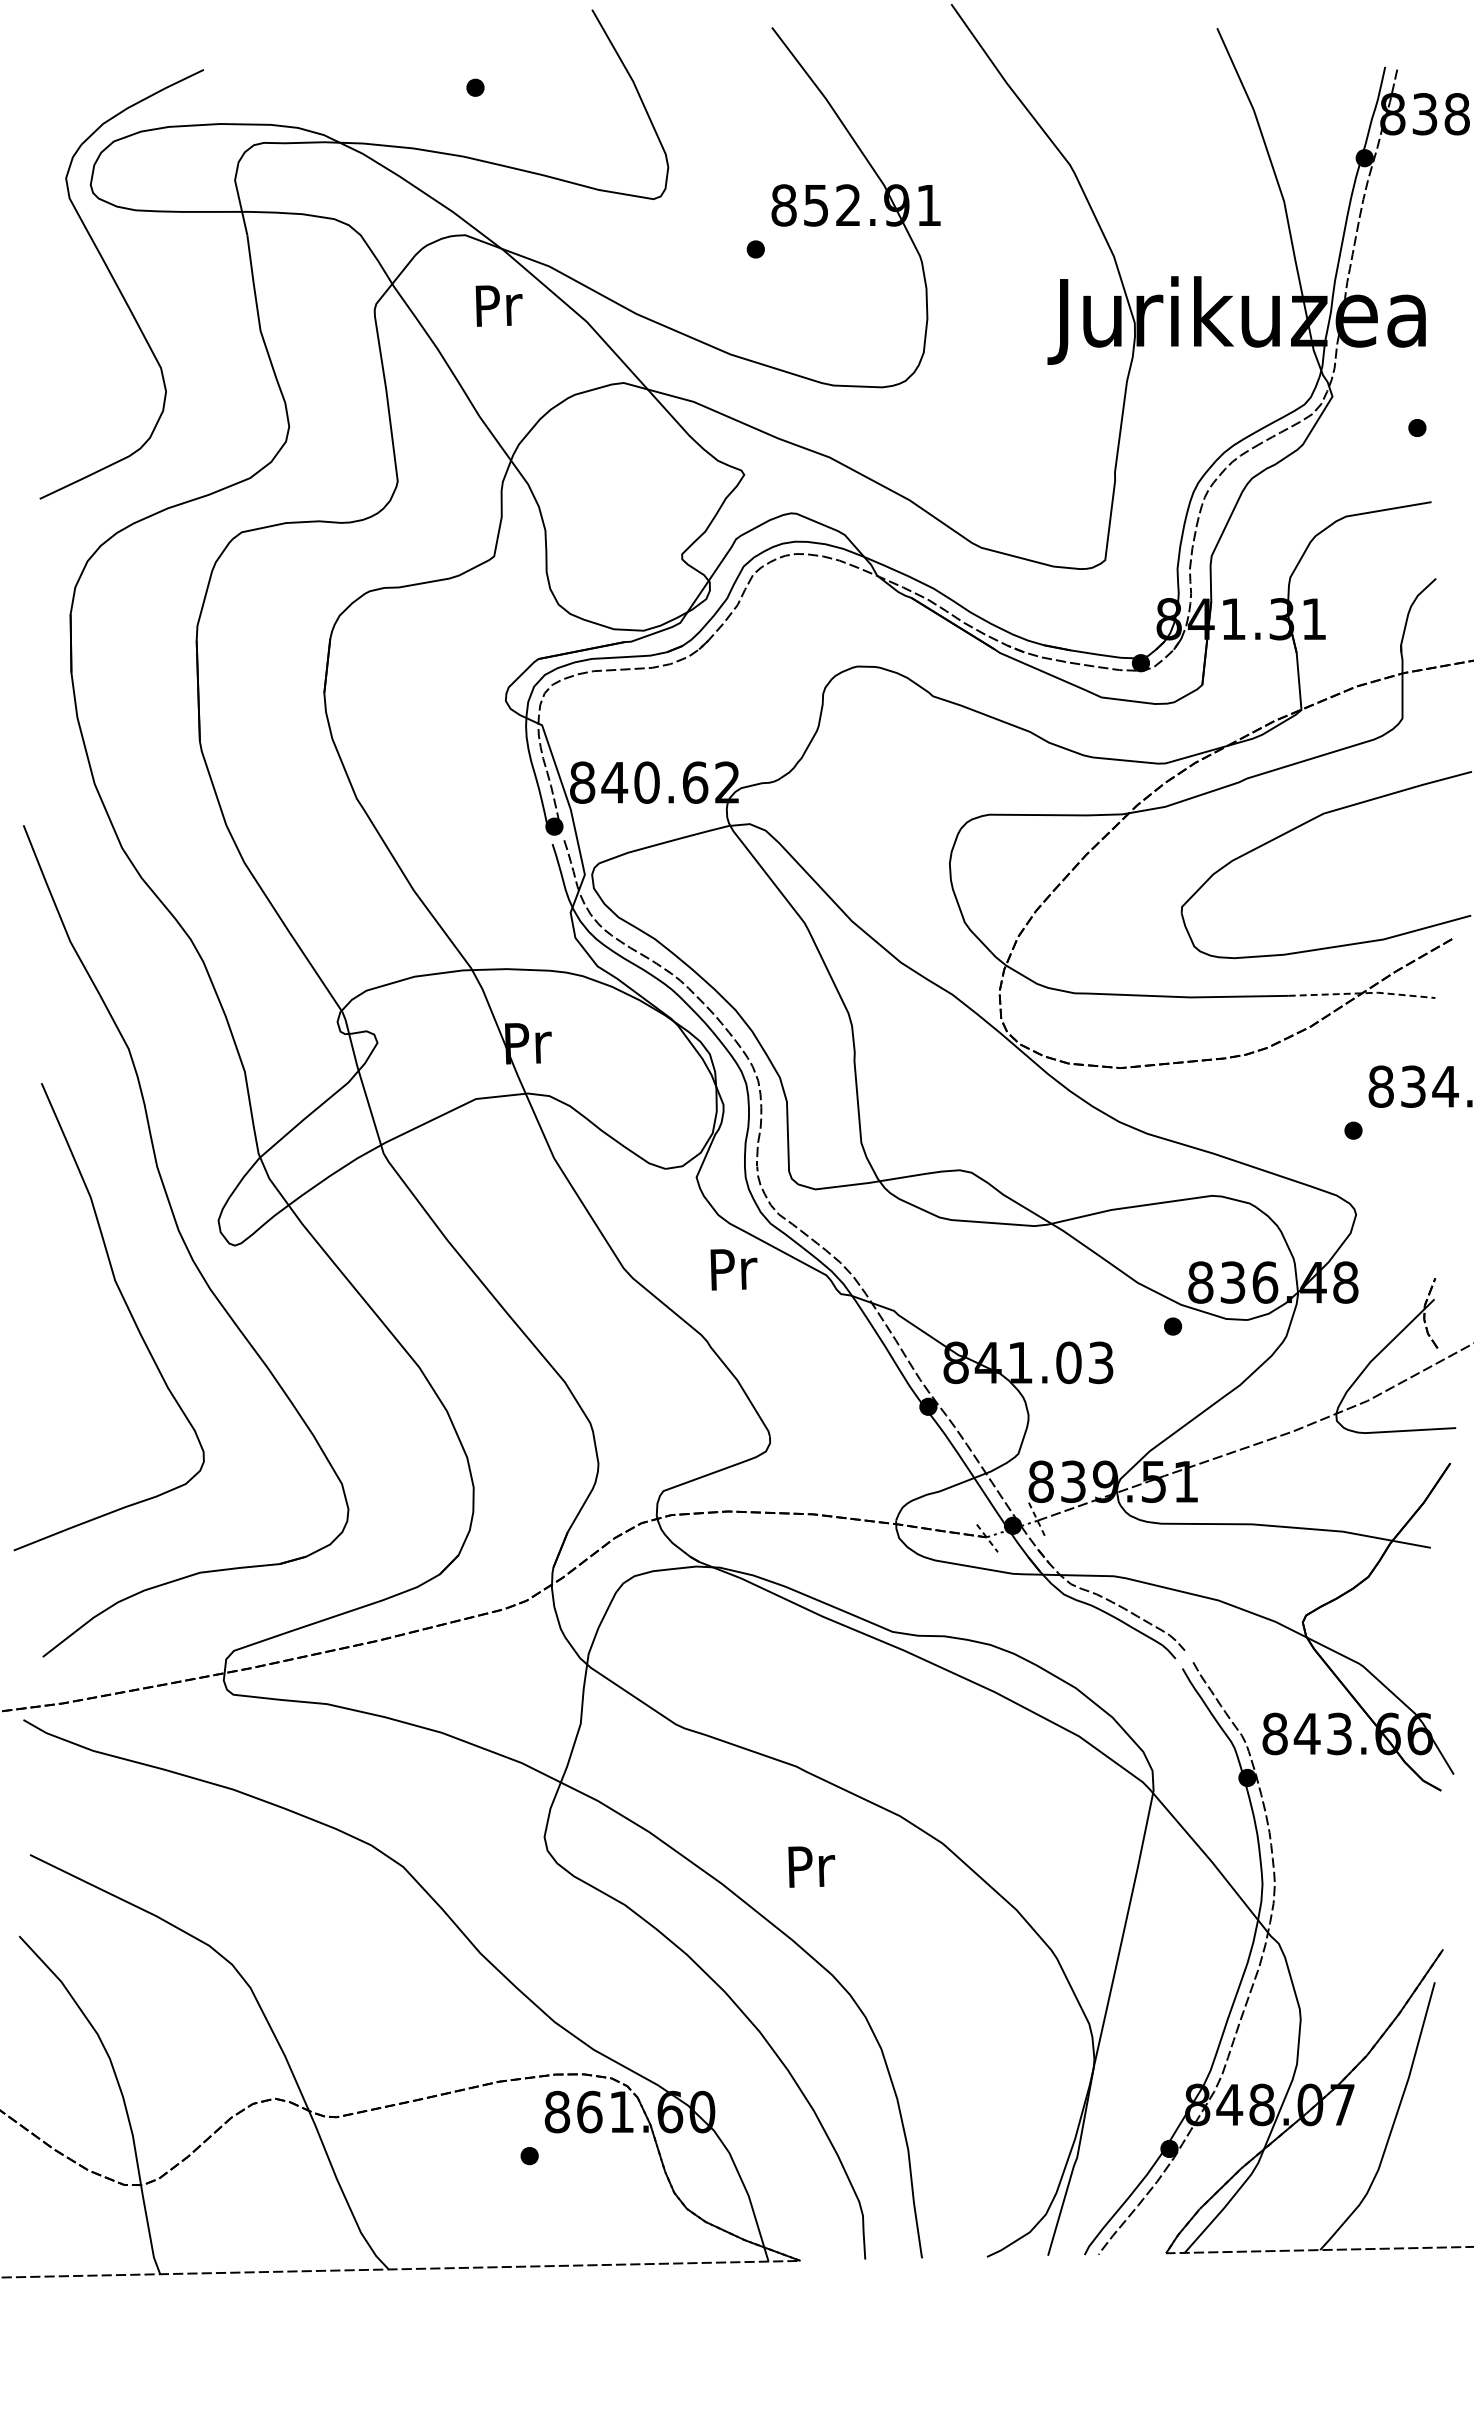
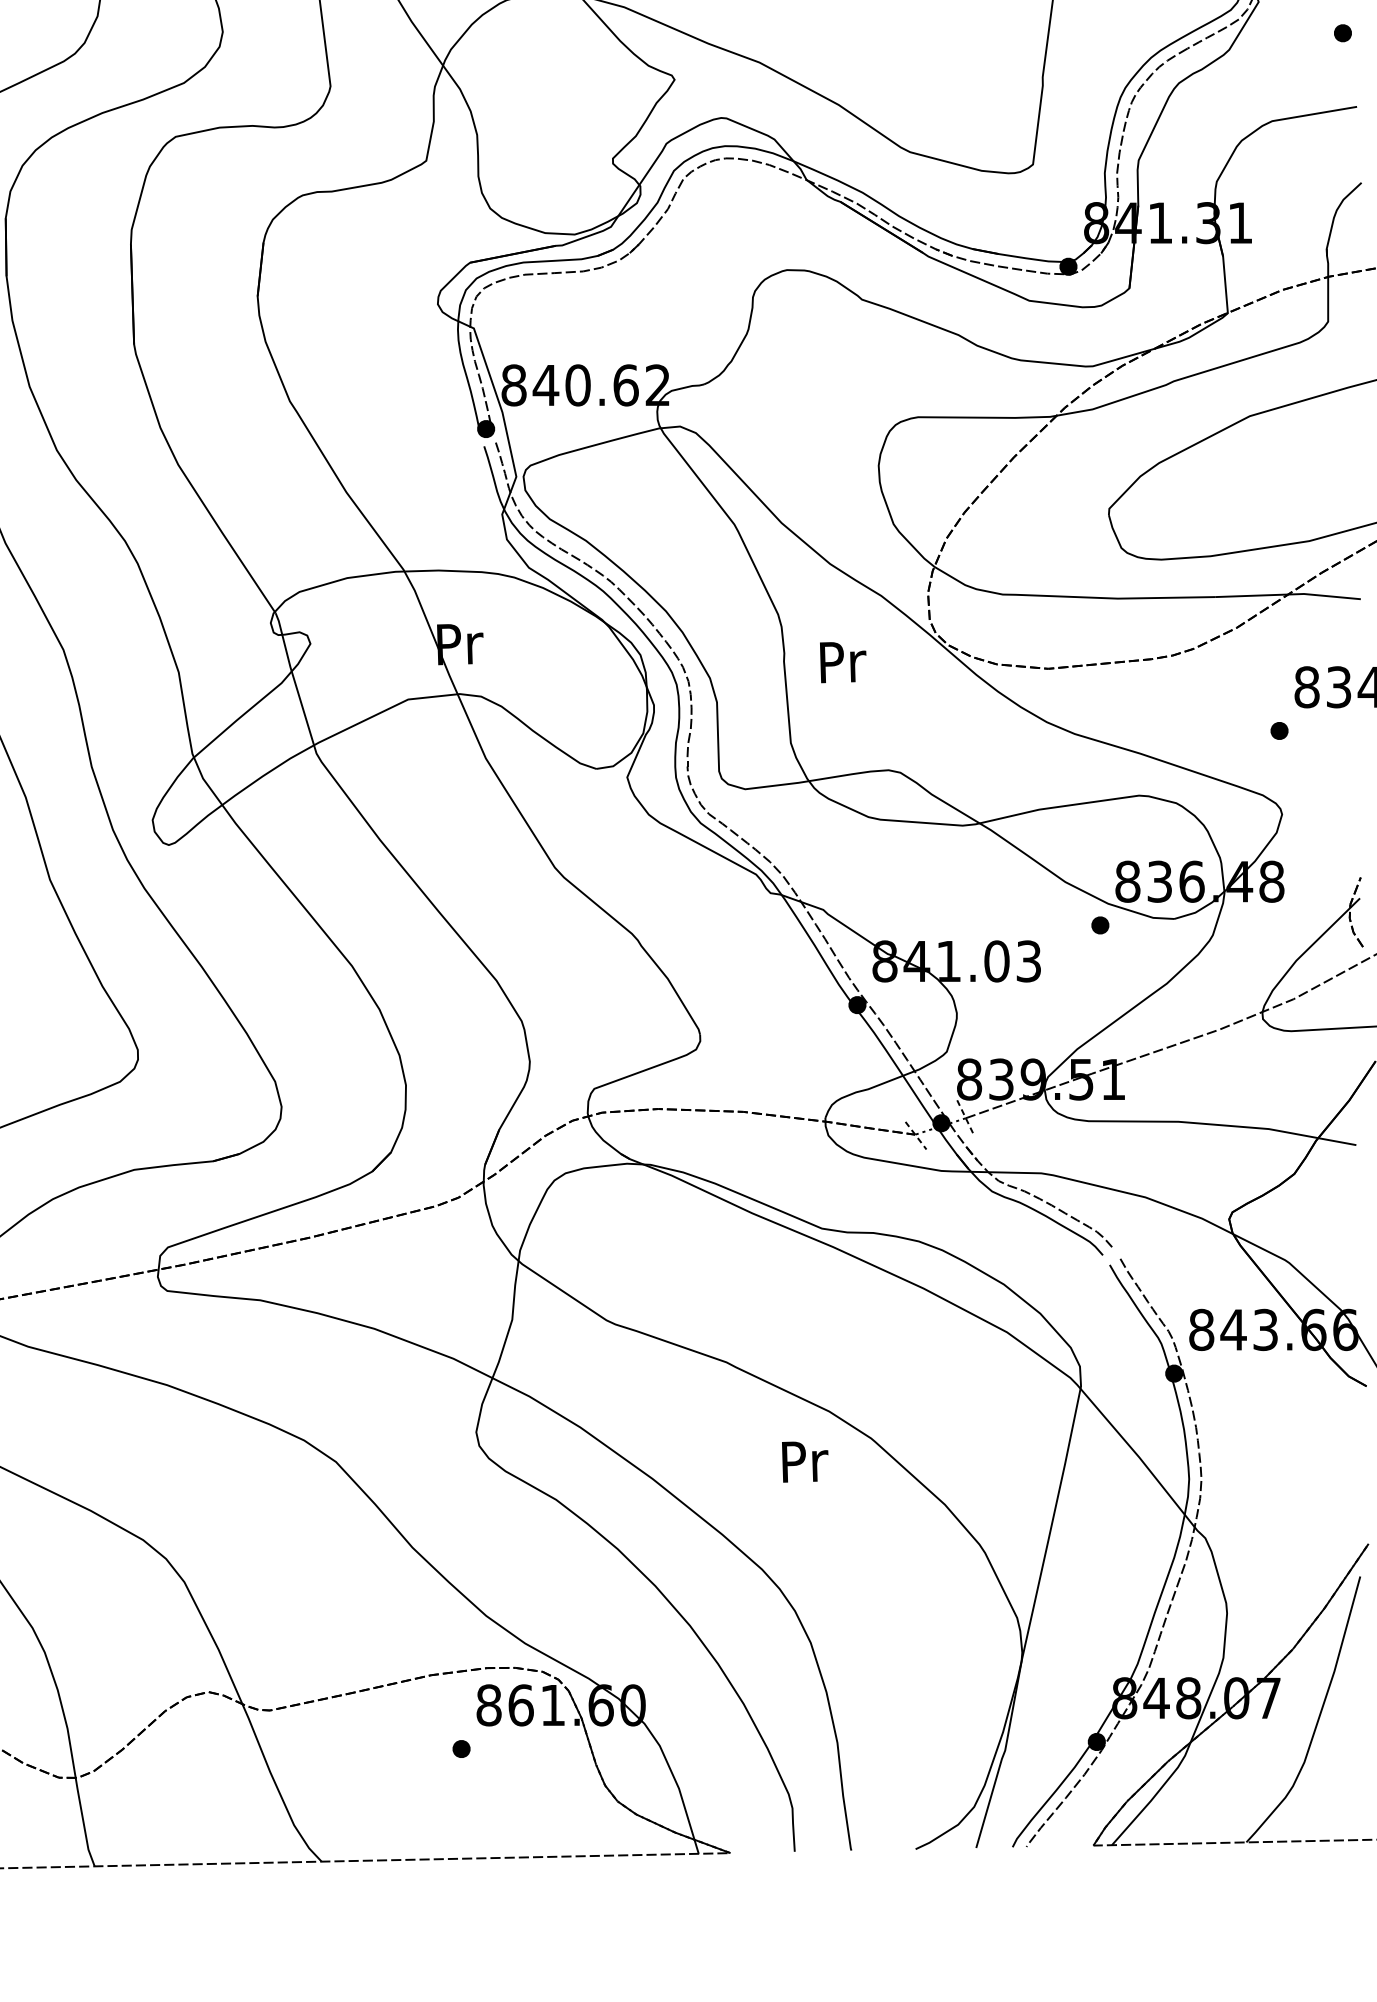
line: (1363, 993) -> (1289, 594), dashed -> solid
text: (733, 1269) -> (842, 662), moved
text: (811, 1866) -> (804, 1461), moved

